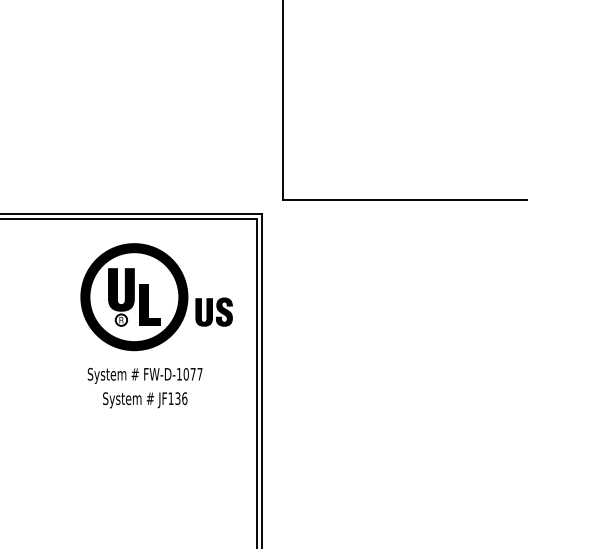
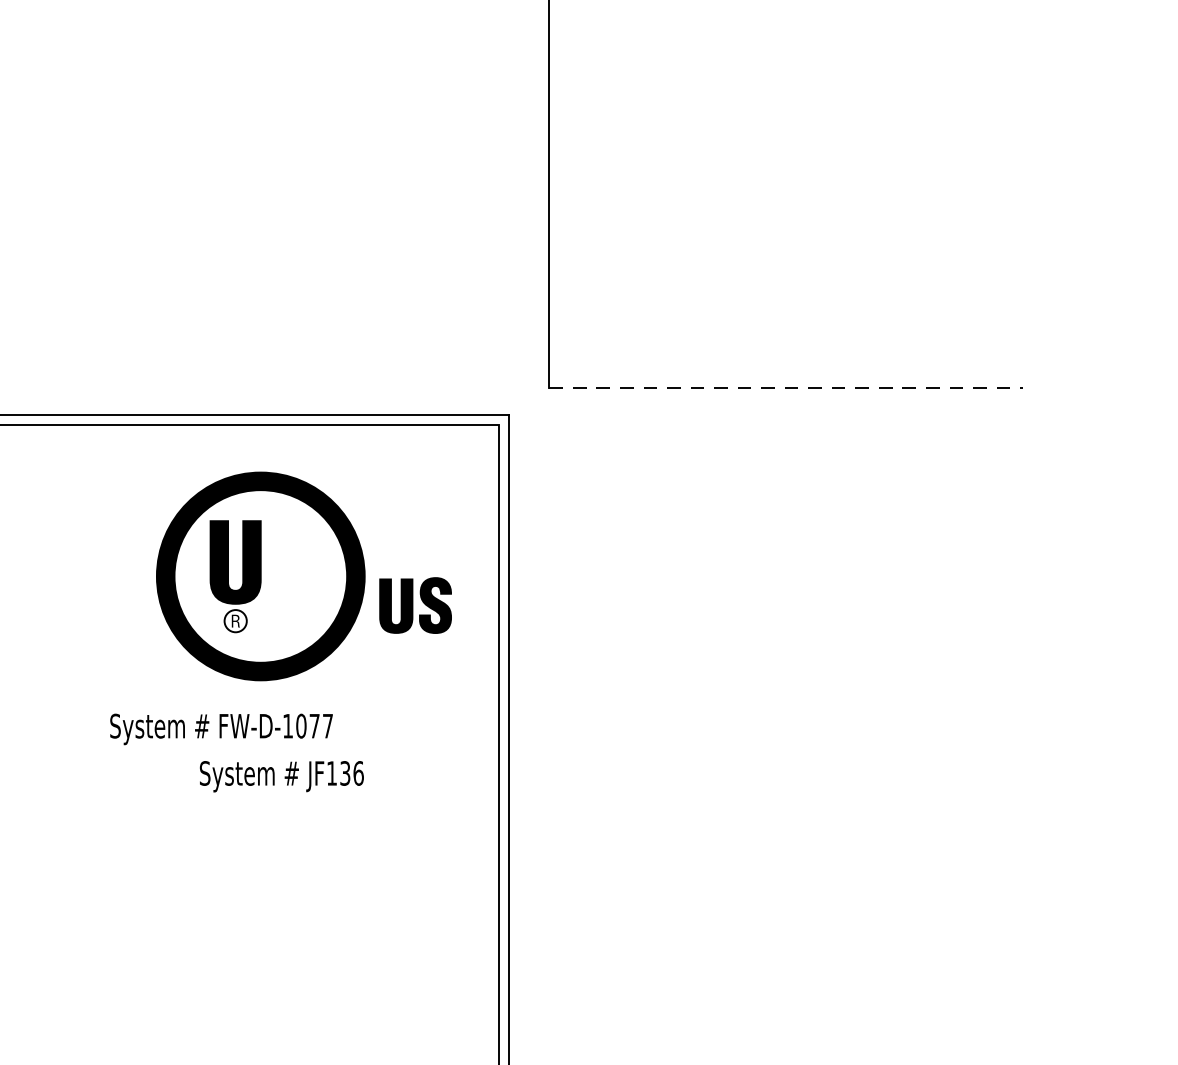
line: (405, 200) -> (786, 388), solid -> dashed
fill: (149, 304) -> (290, 590), removed
text: (144, 375) -> (220, 728), moved

